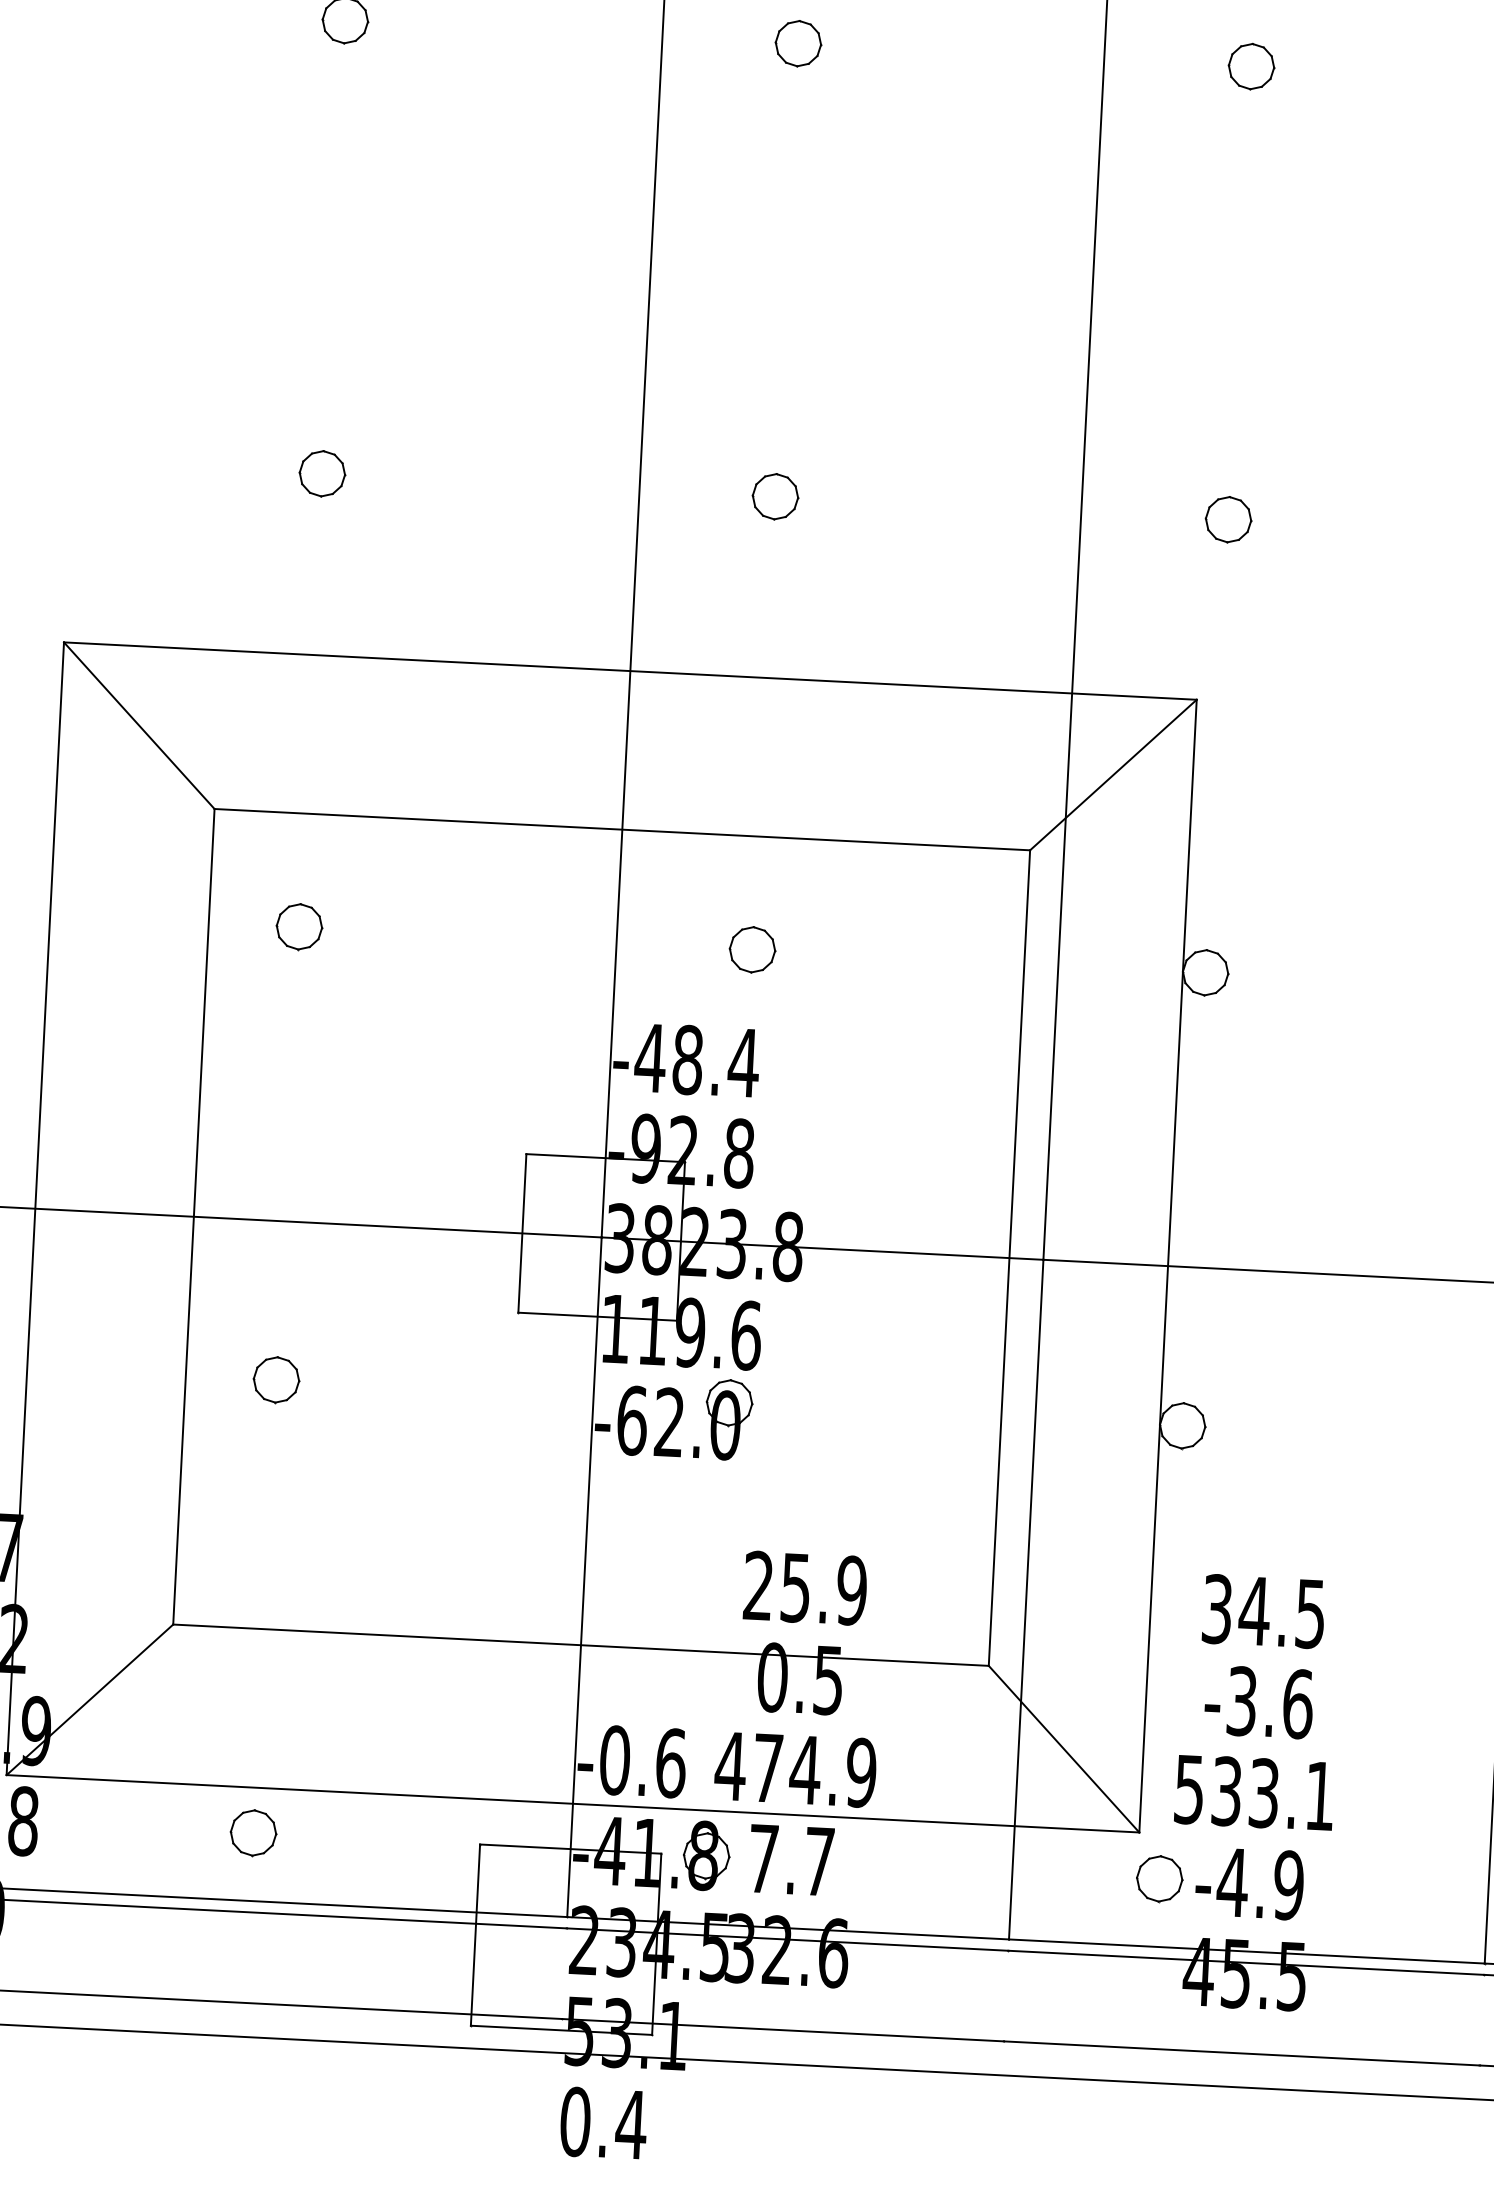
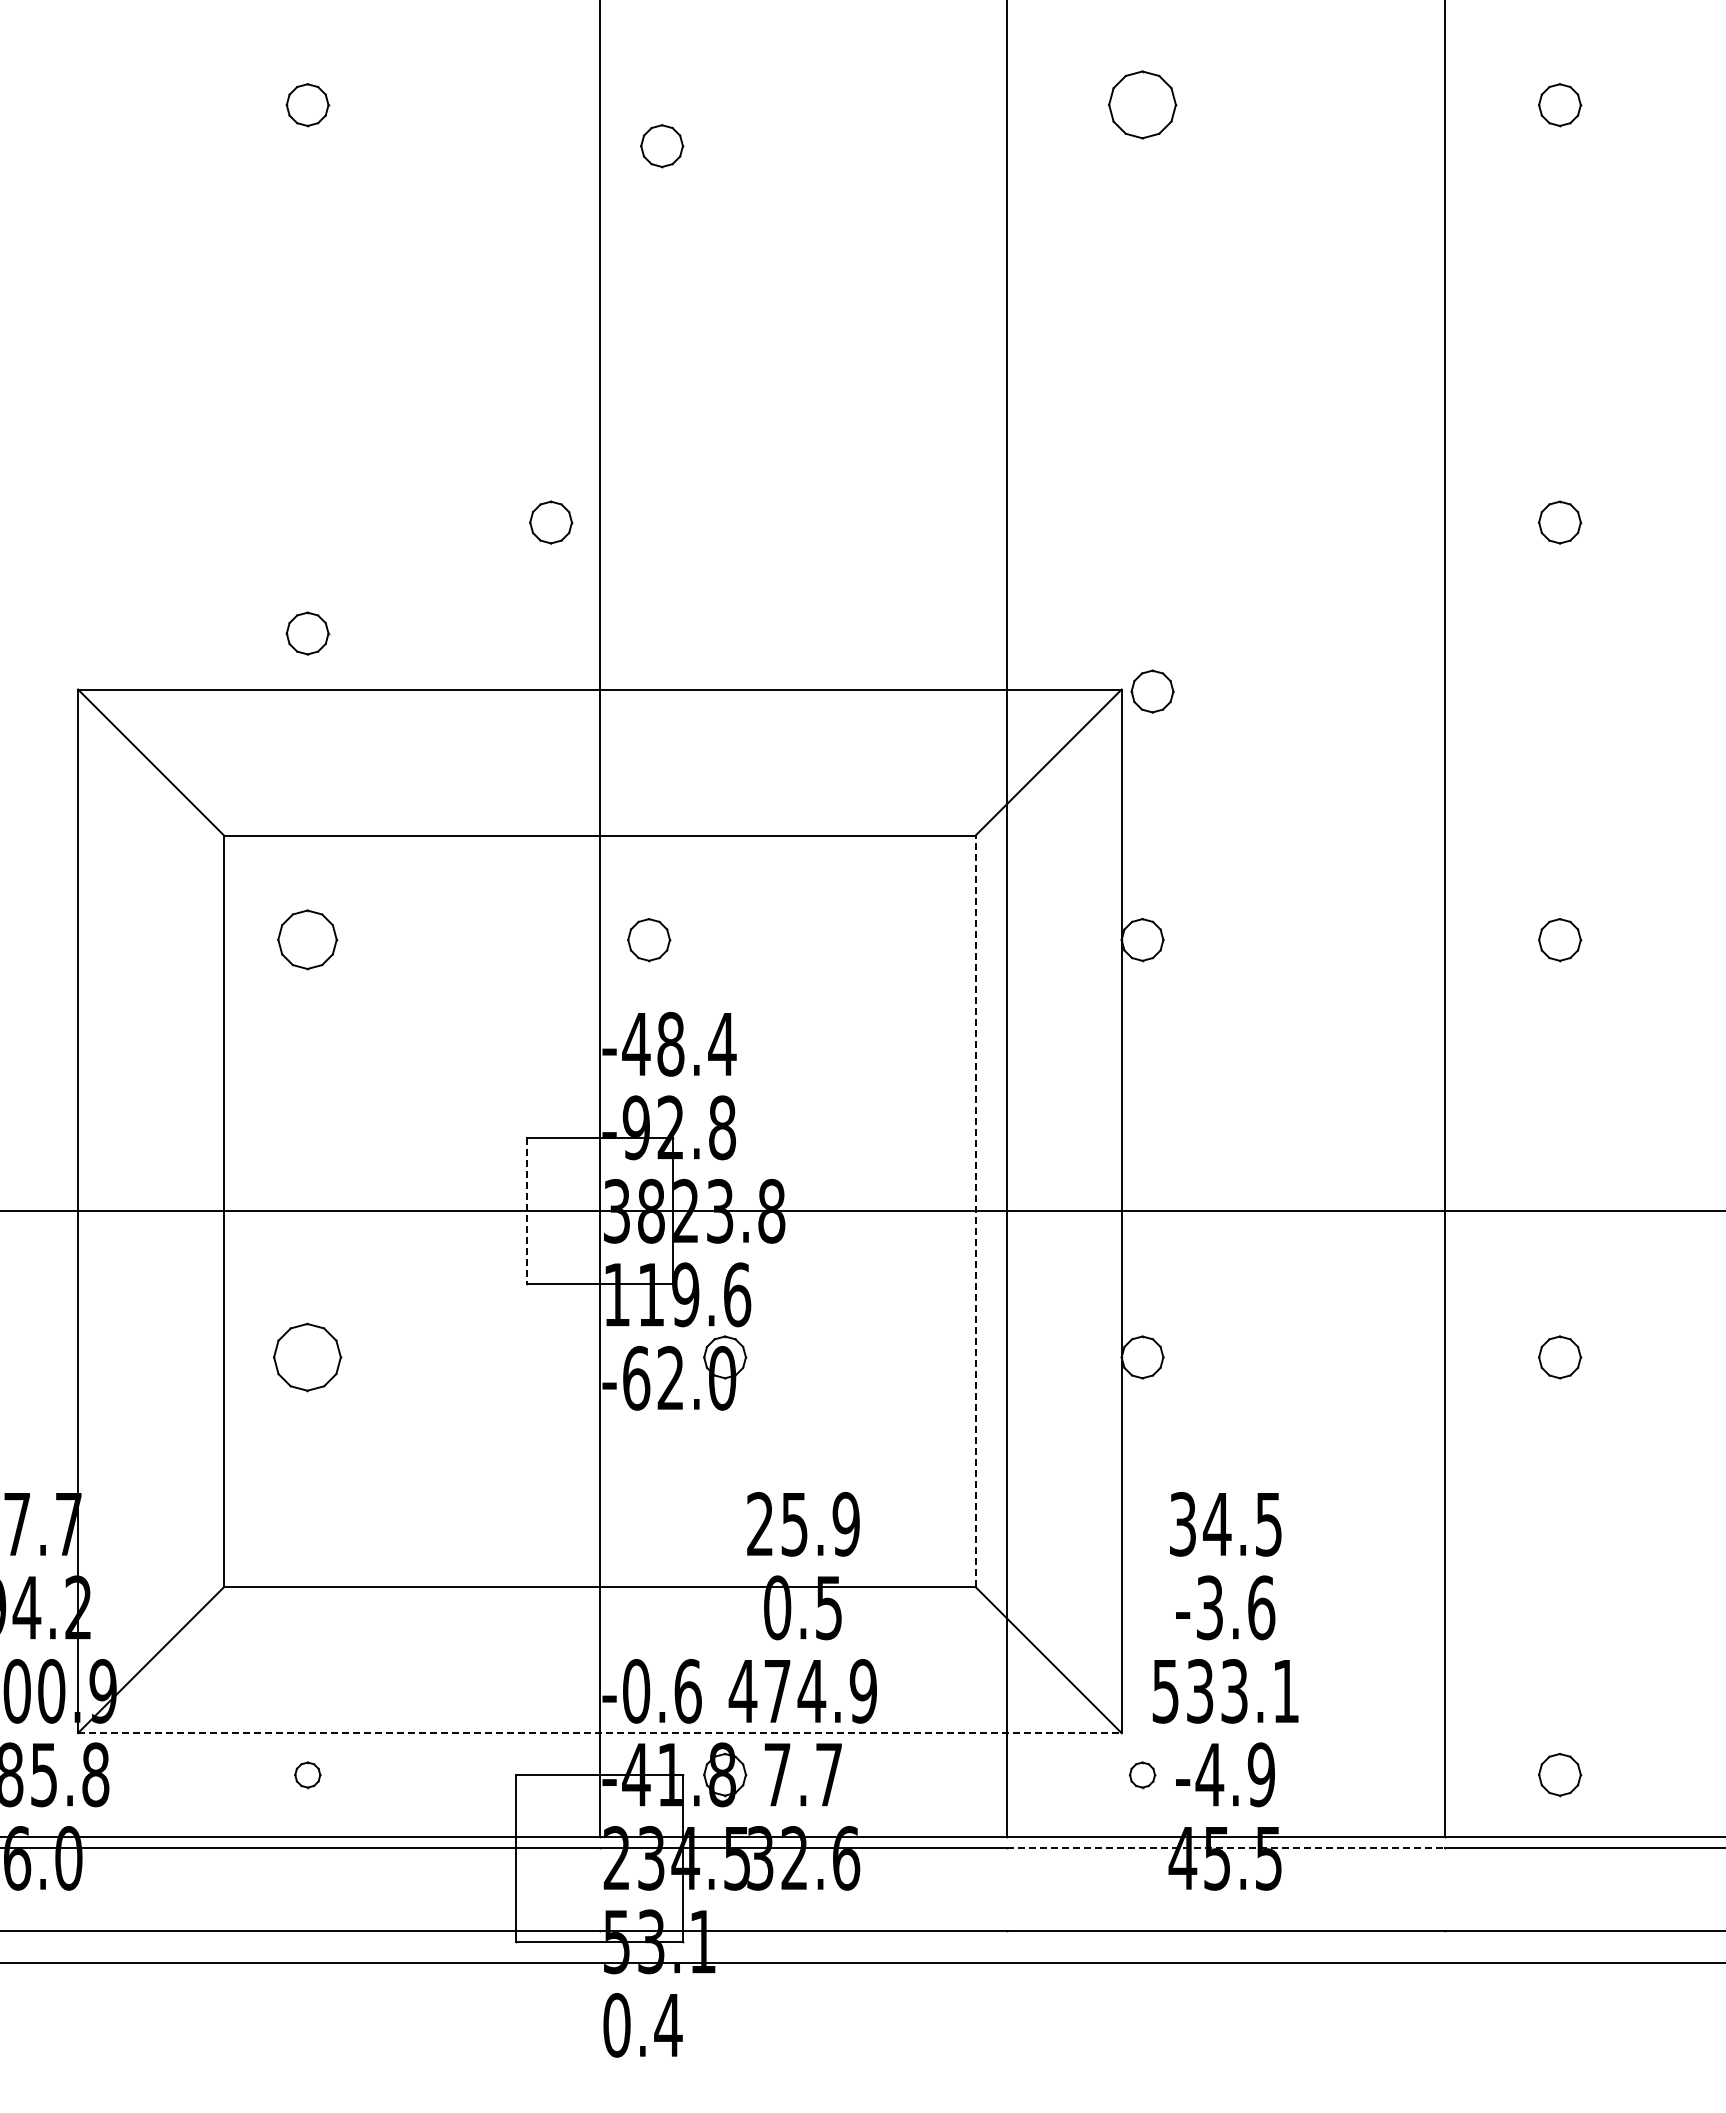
part: (798, 44) -> (662, 146), moved
part: (1251, 67) -> (1142, 105), size x1.6
part: (322, 473) -> (307, 633), moved
part: (775, 496) -> (551, 522), moved
part: (1228, 519) -> (1152, 691), moved
part: (299, 927) -> (307, 940), size x1.4
part: (752, 950) -> (649, 940), moved
line: (522, 1233) -> (526, 1211), solid -> dashed
line: (1009, 1258) -> (975, 1211), solid -> dashed
part: (276, 1380) -> (307, 1357), size x1.6
line: (572, 1804) -> (599, 1733), solid -> dashed
part: (253, 1833) -> (307, 1775), size x0.6
part: (1159, 1879) -> (1142, 1775), size x0.6
line: (1246, 1962) -> (1226, 1847), solid -> dashed

